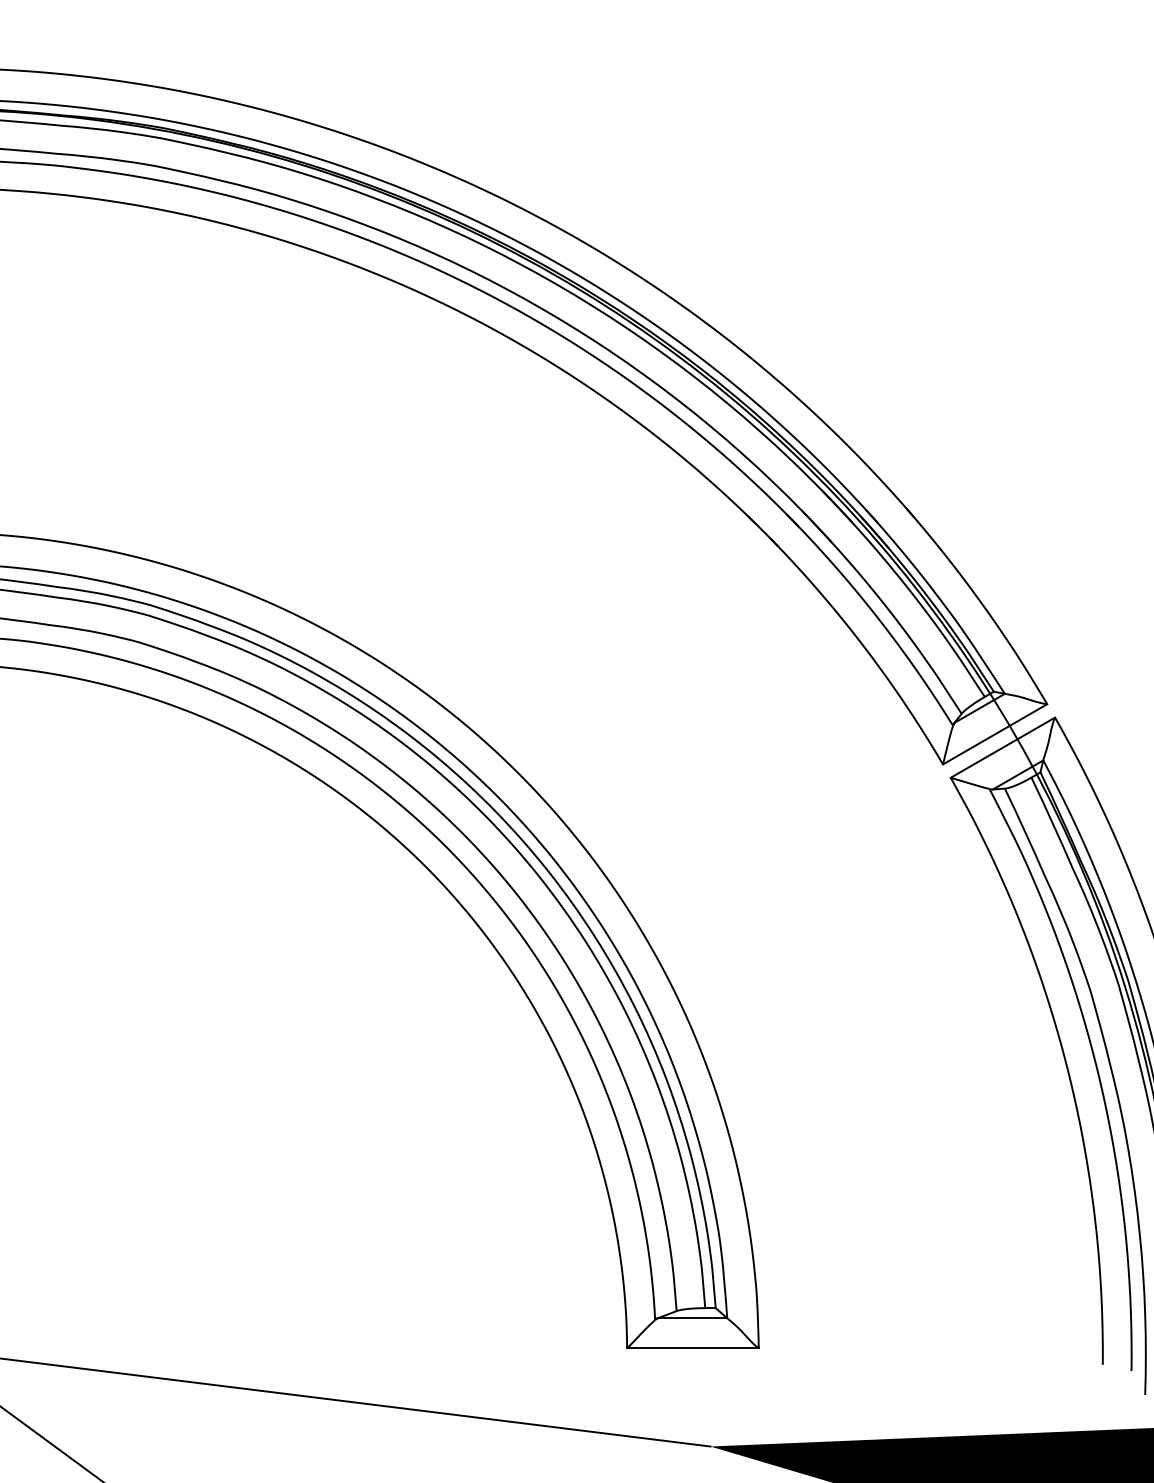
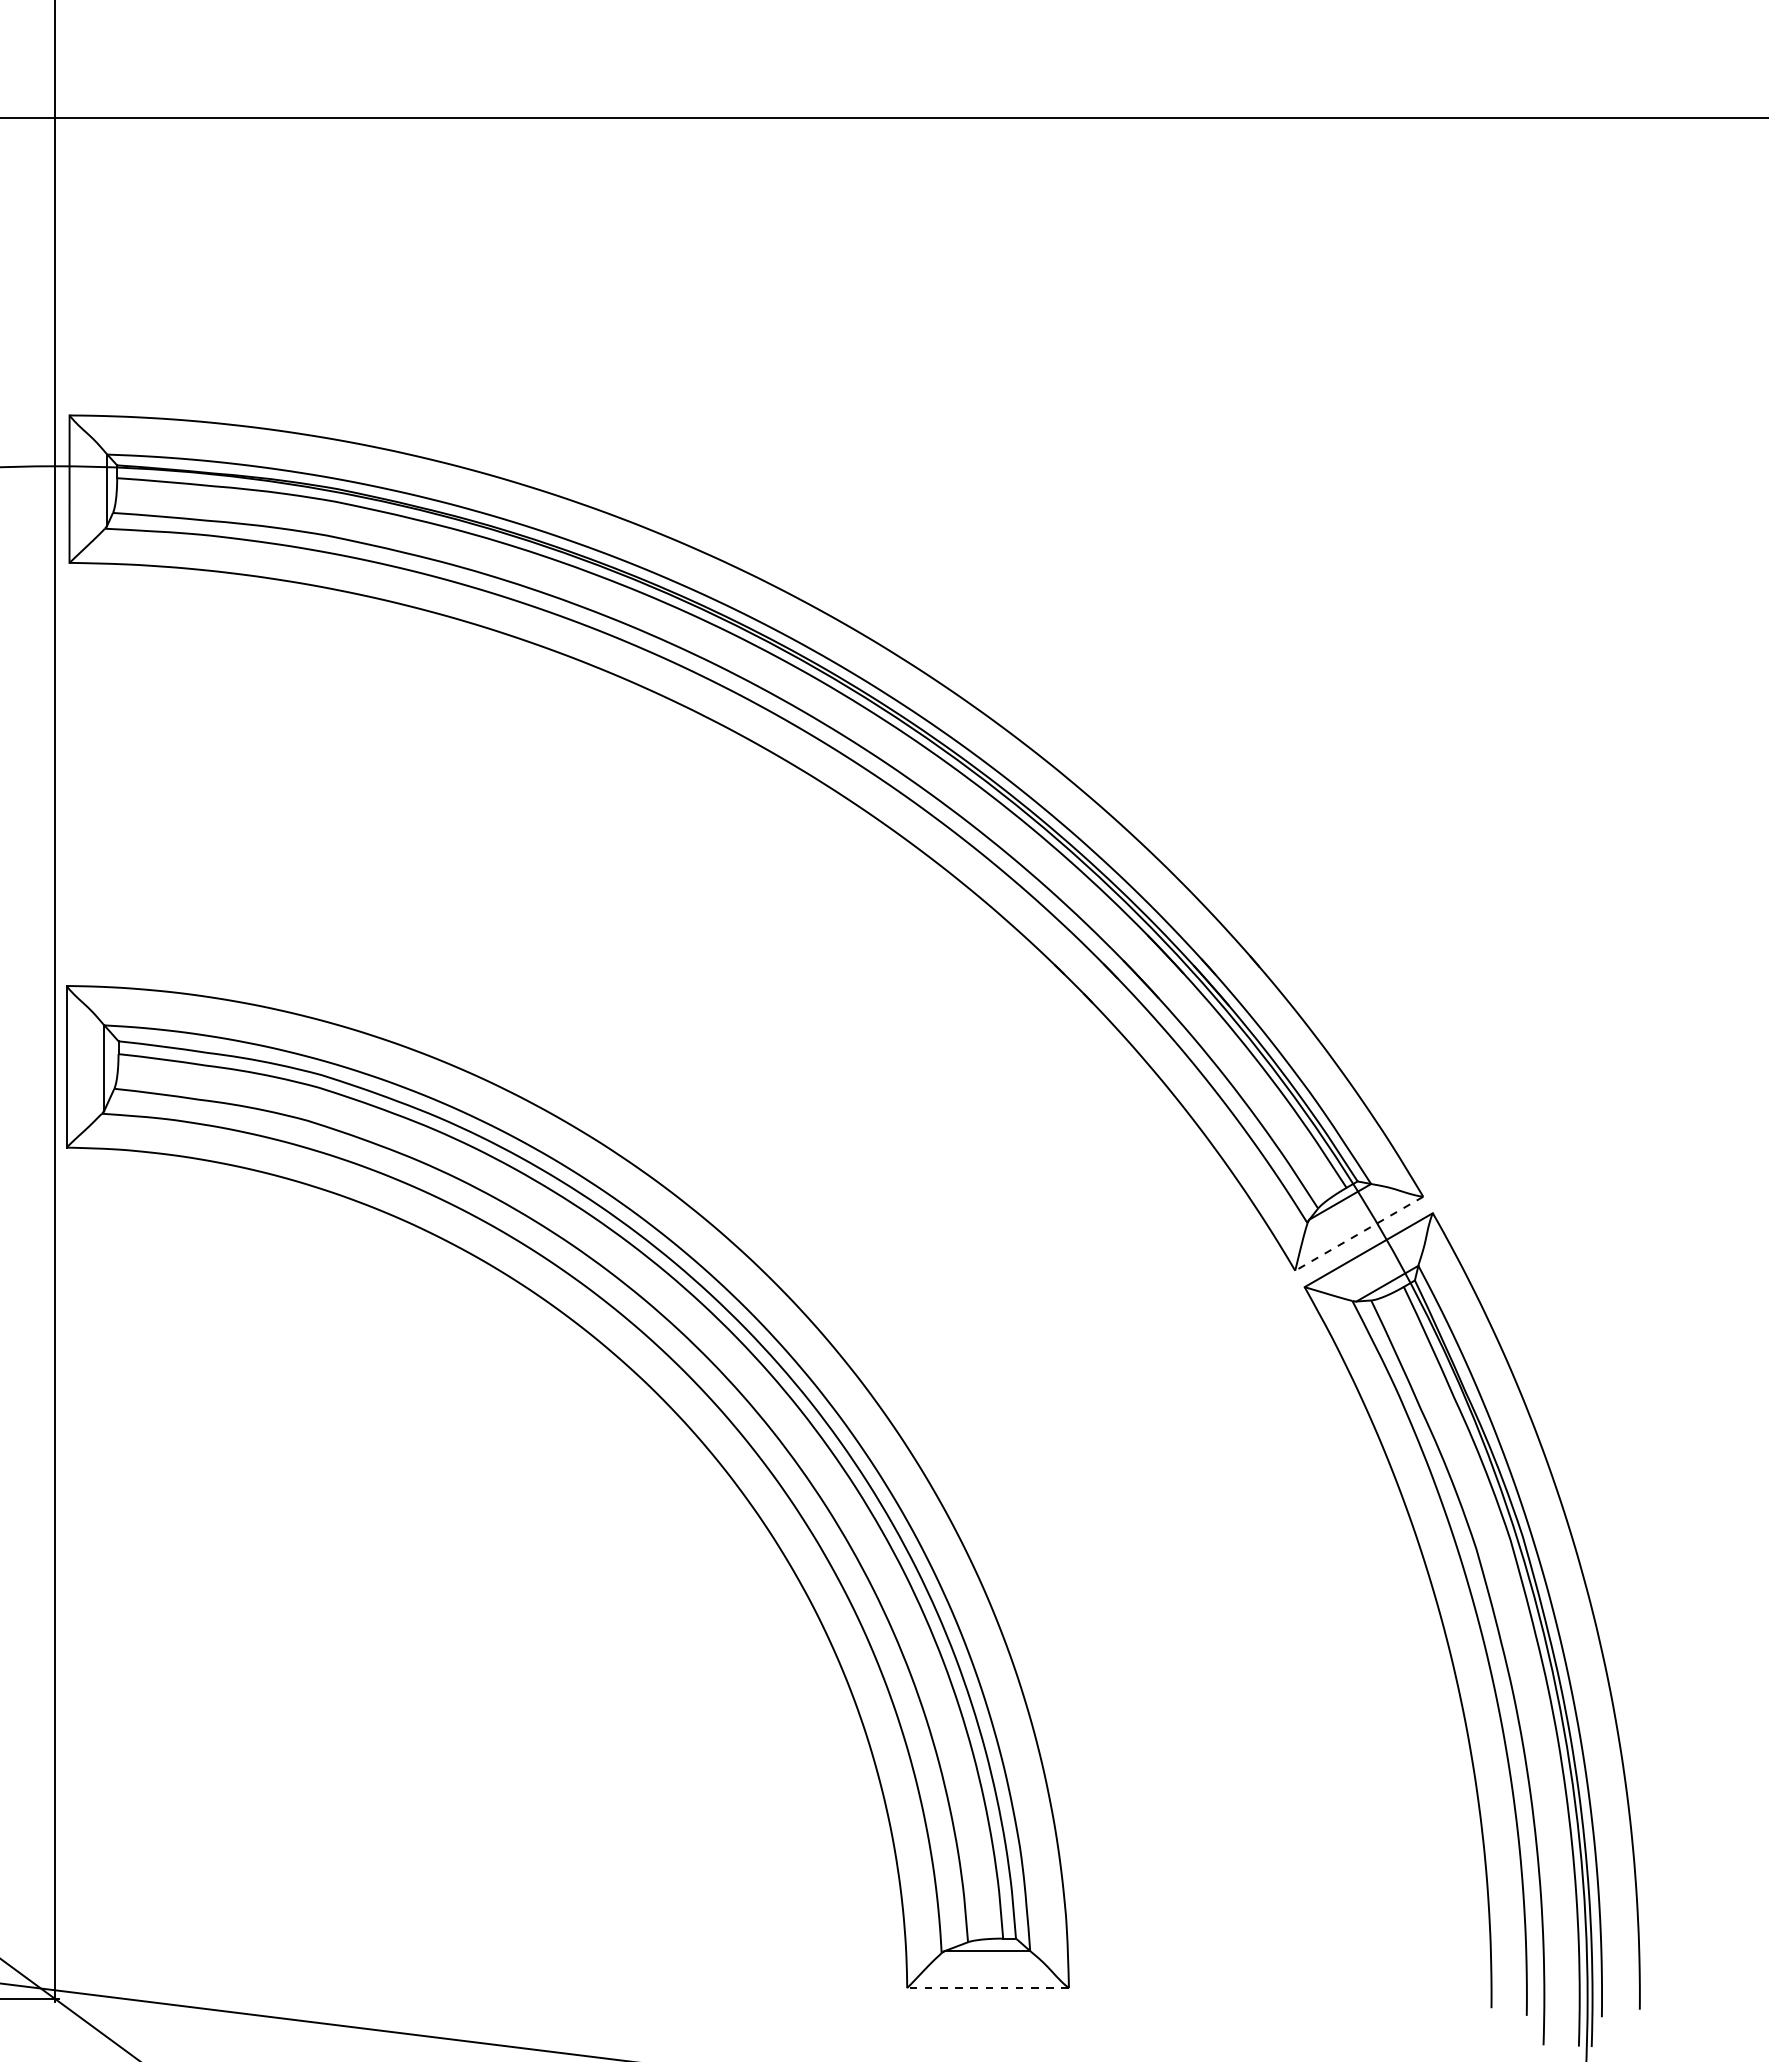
line: (995, 734) -> (1359, 1233), solid -> dashed
line: (693, 1348) -> (988, 1988), solid -> dashed

